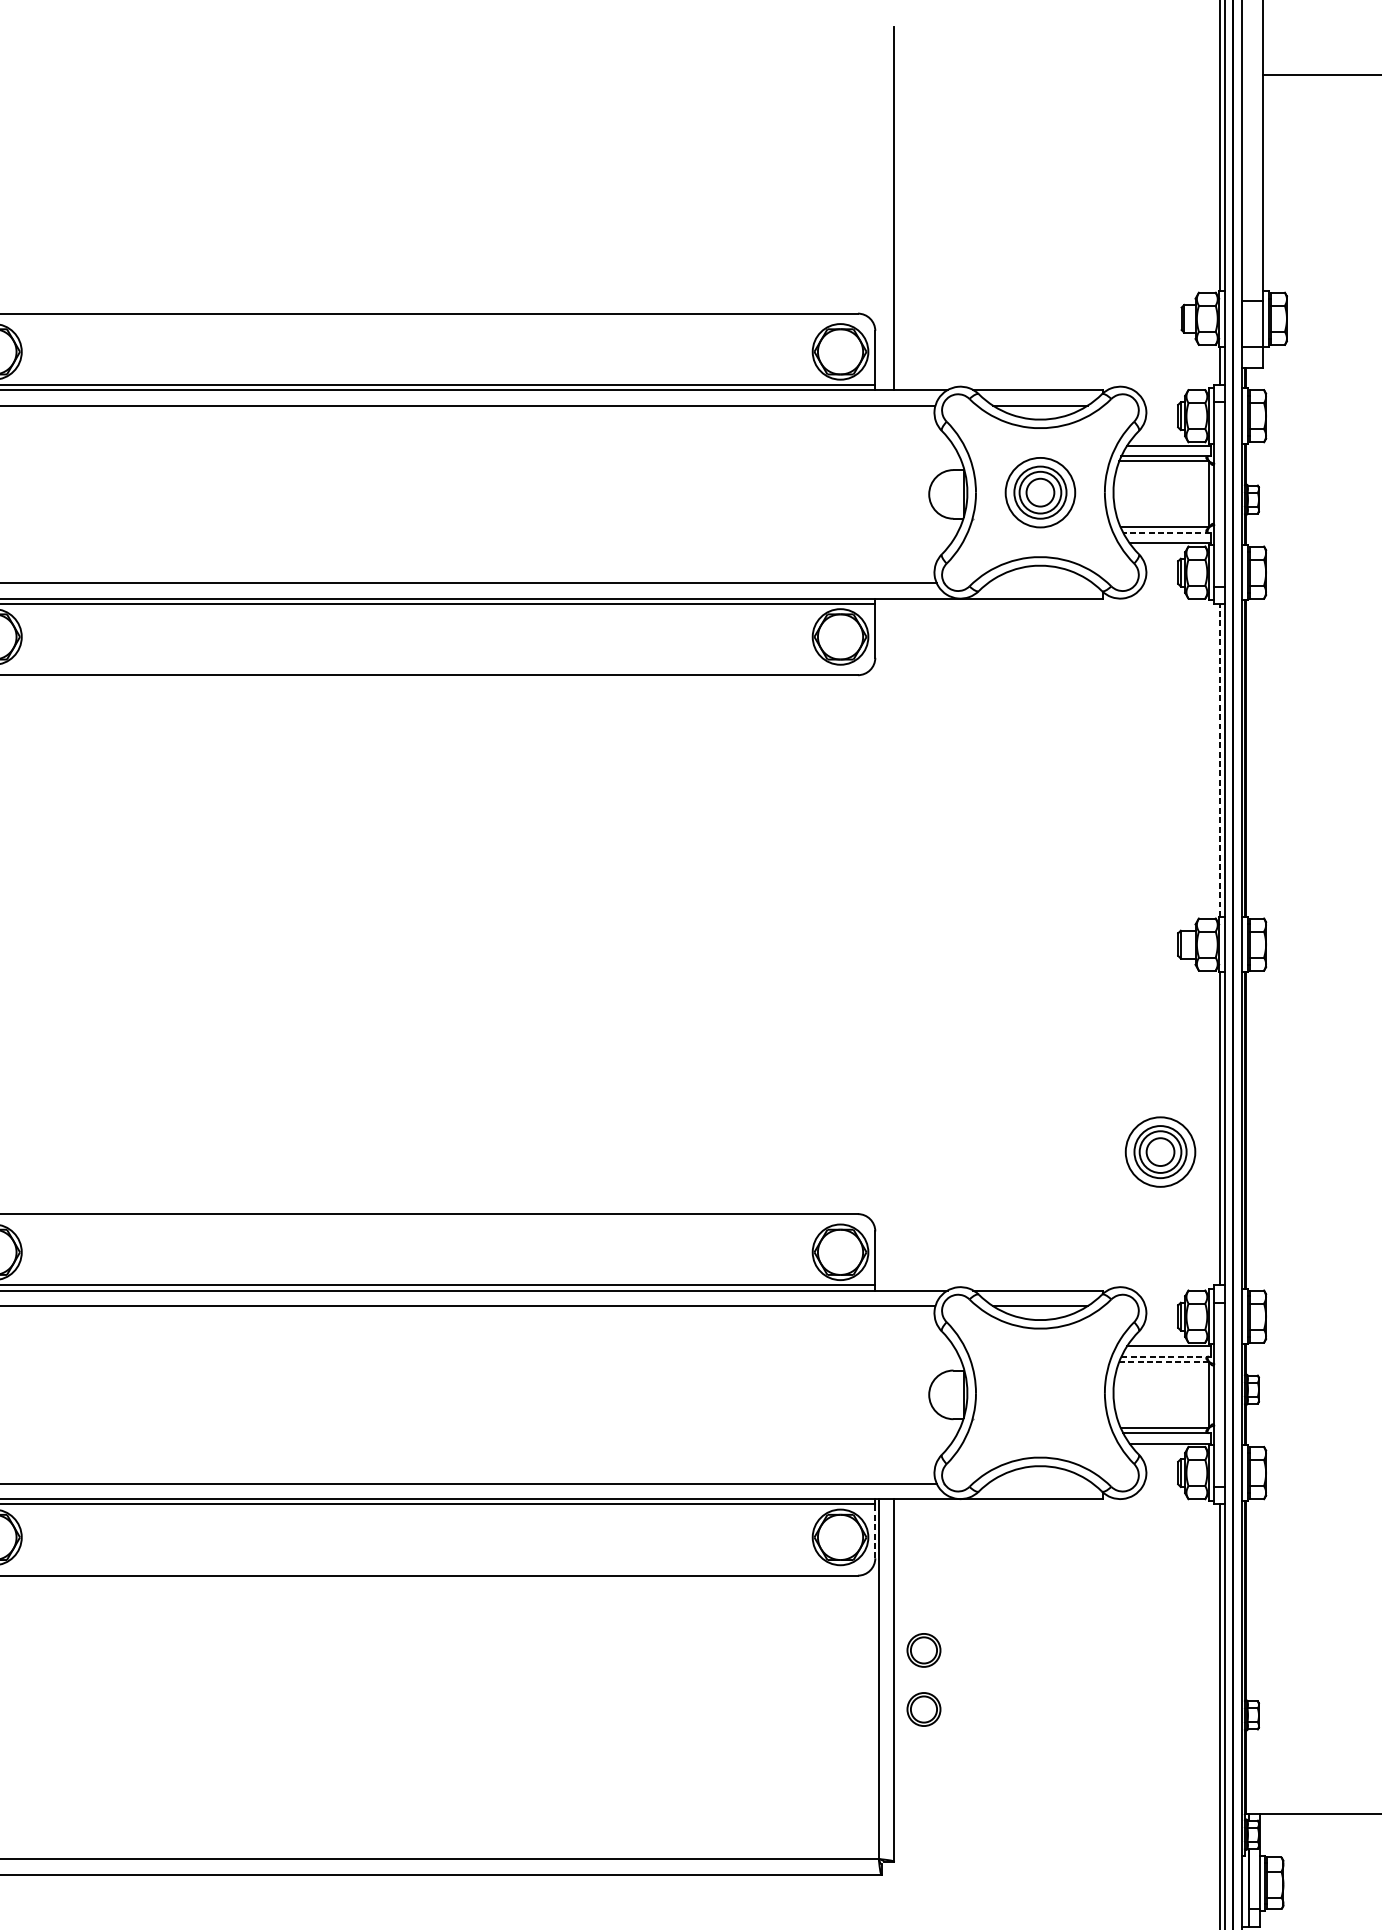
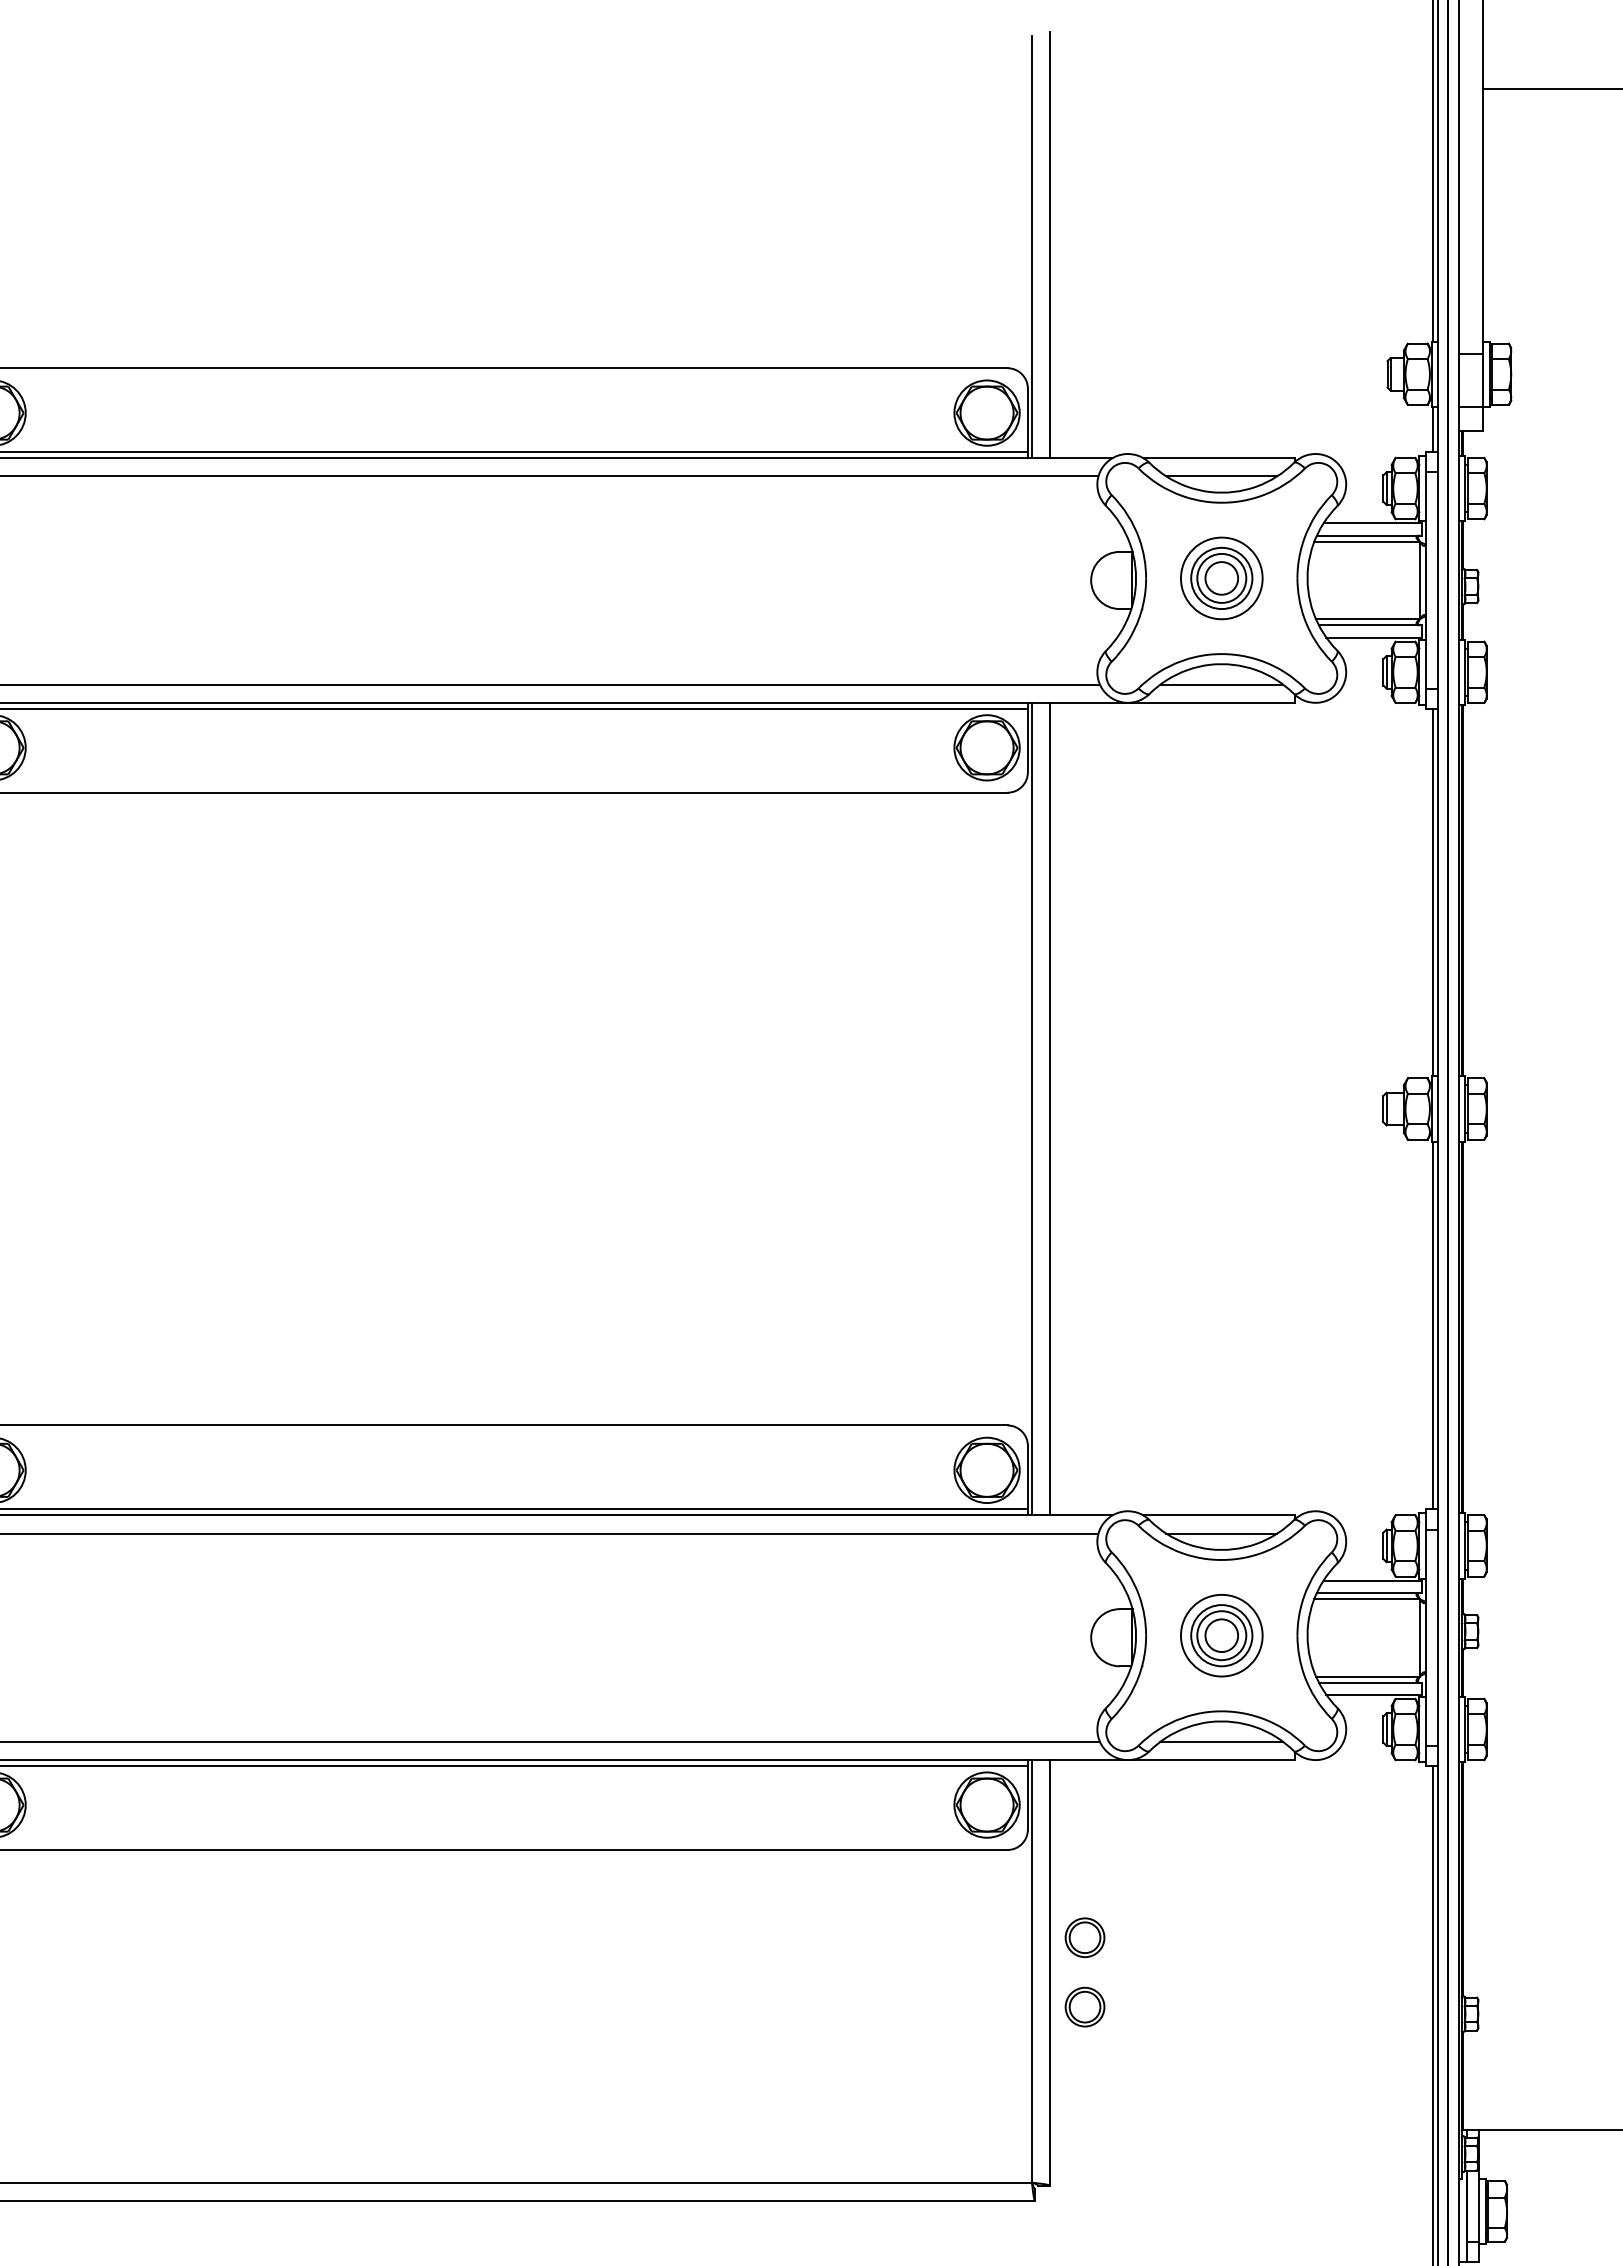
line: (878, 209) -> (1031, 246), added
line: (1166, 532) -> (1369, 625), dashed -> solid
line: (1040, 583) -> (1221, 684), added
line: (1220, 760) -> (1433, 892), dashed -> solid
line: (878, 944) -> (1031, 1108), added
line: (894, 944) -> (1050, 1108), added
part: (1160, 1151) -> (1221, 1635), moved
line: (1166, 1356) -> (1369, 1592), dashed -> solid
line: (1164, 1361) -> (1367, 1598), dashed -> solid
line: (1040, 1483) -> (1221, 1741), added
line: (874, 1530) -> (1027, 1797), dashed -> solid

